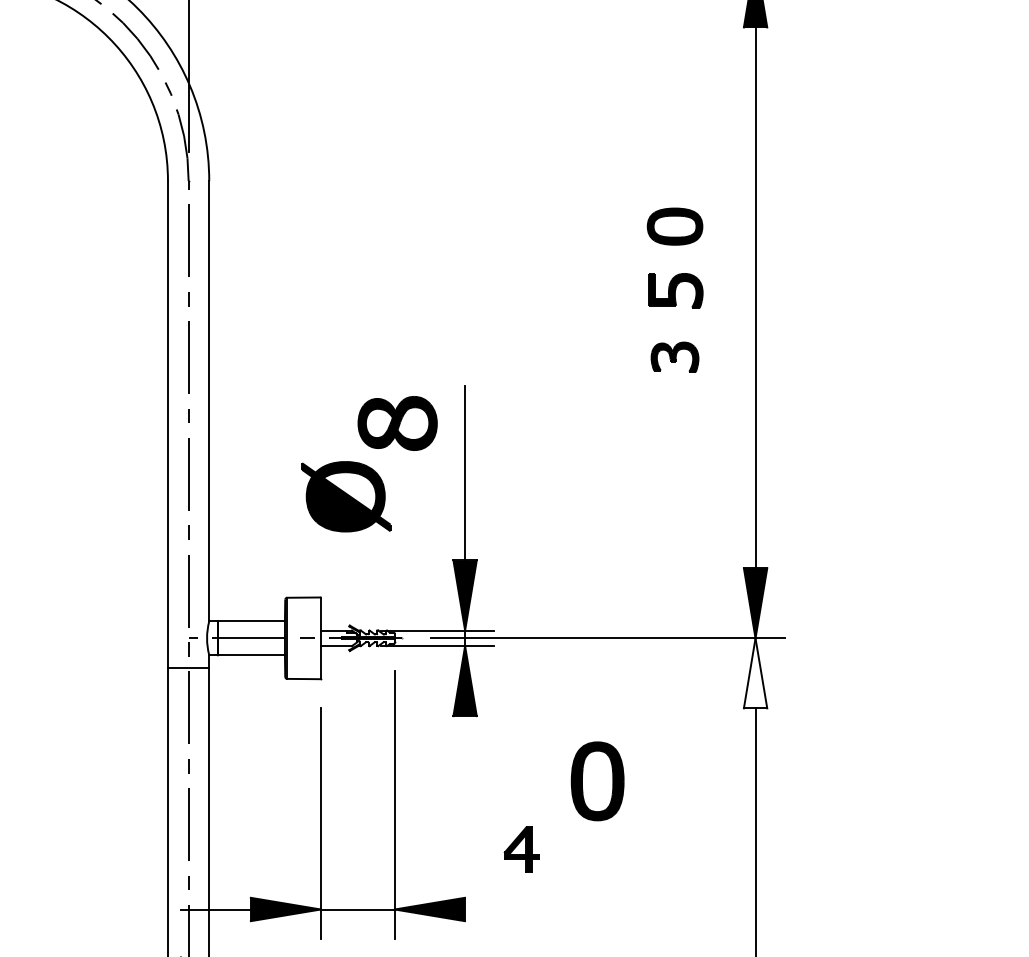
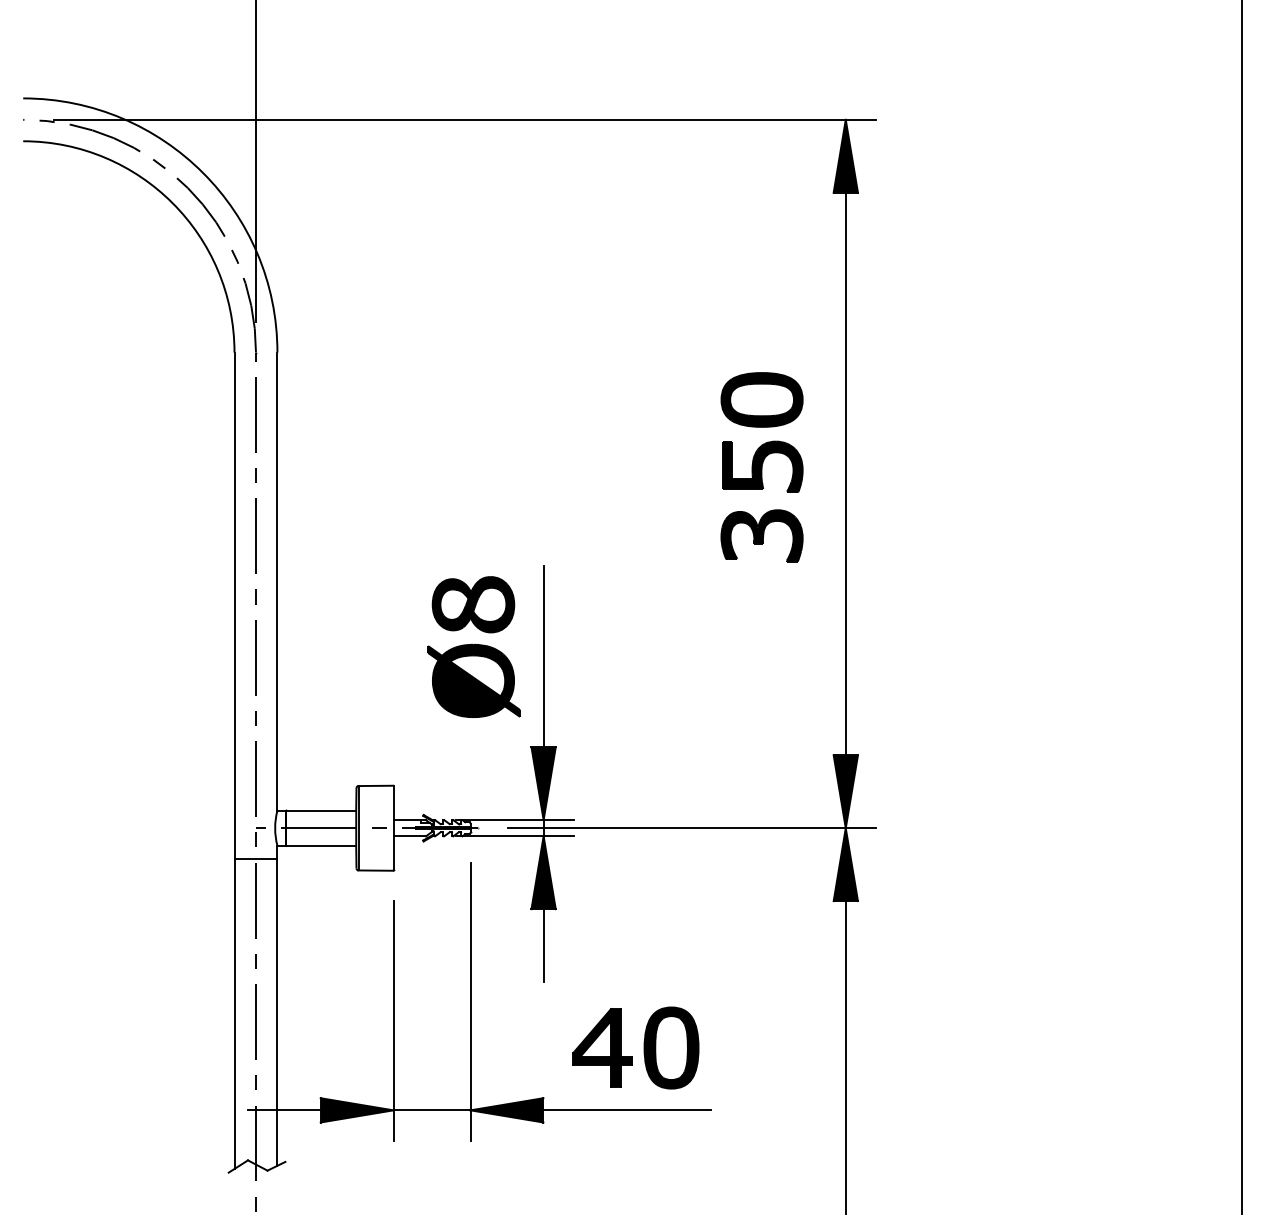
part: (674, 226) -> (761, 399), size x1.43
part: (675, 290) -> (762, 466), size x1.43
part: (674, 356) -> (761, 535), size x1.67
part: (345, 496) -> (473, 680), moved
fill: (755, 673) -> (845, 864), added
line: (464, 751) -> (543, 945), added
part: (597, 780) -> (671, 1047), moved
part: (521, 849) -> (602, 1047), size x1.67
line: (545, 909) -> (627, 1110), added

